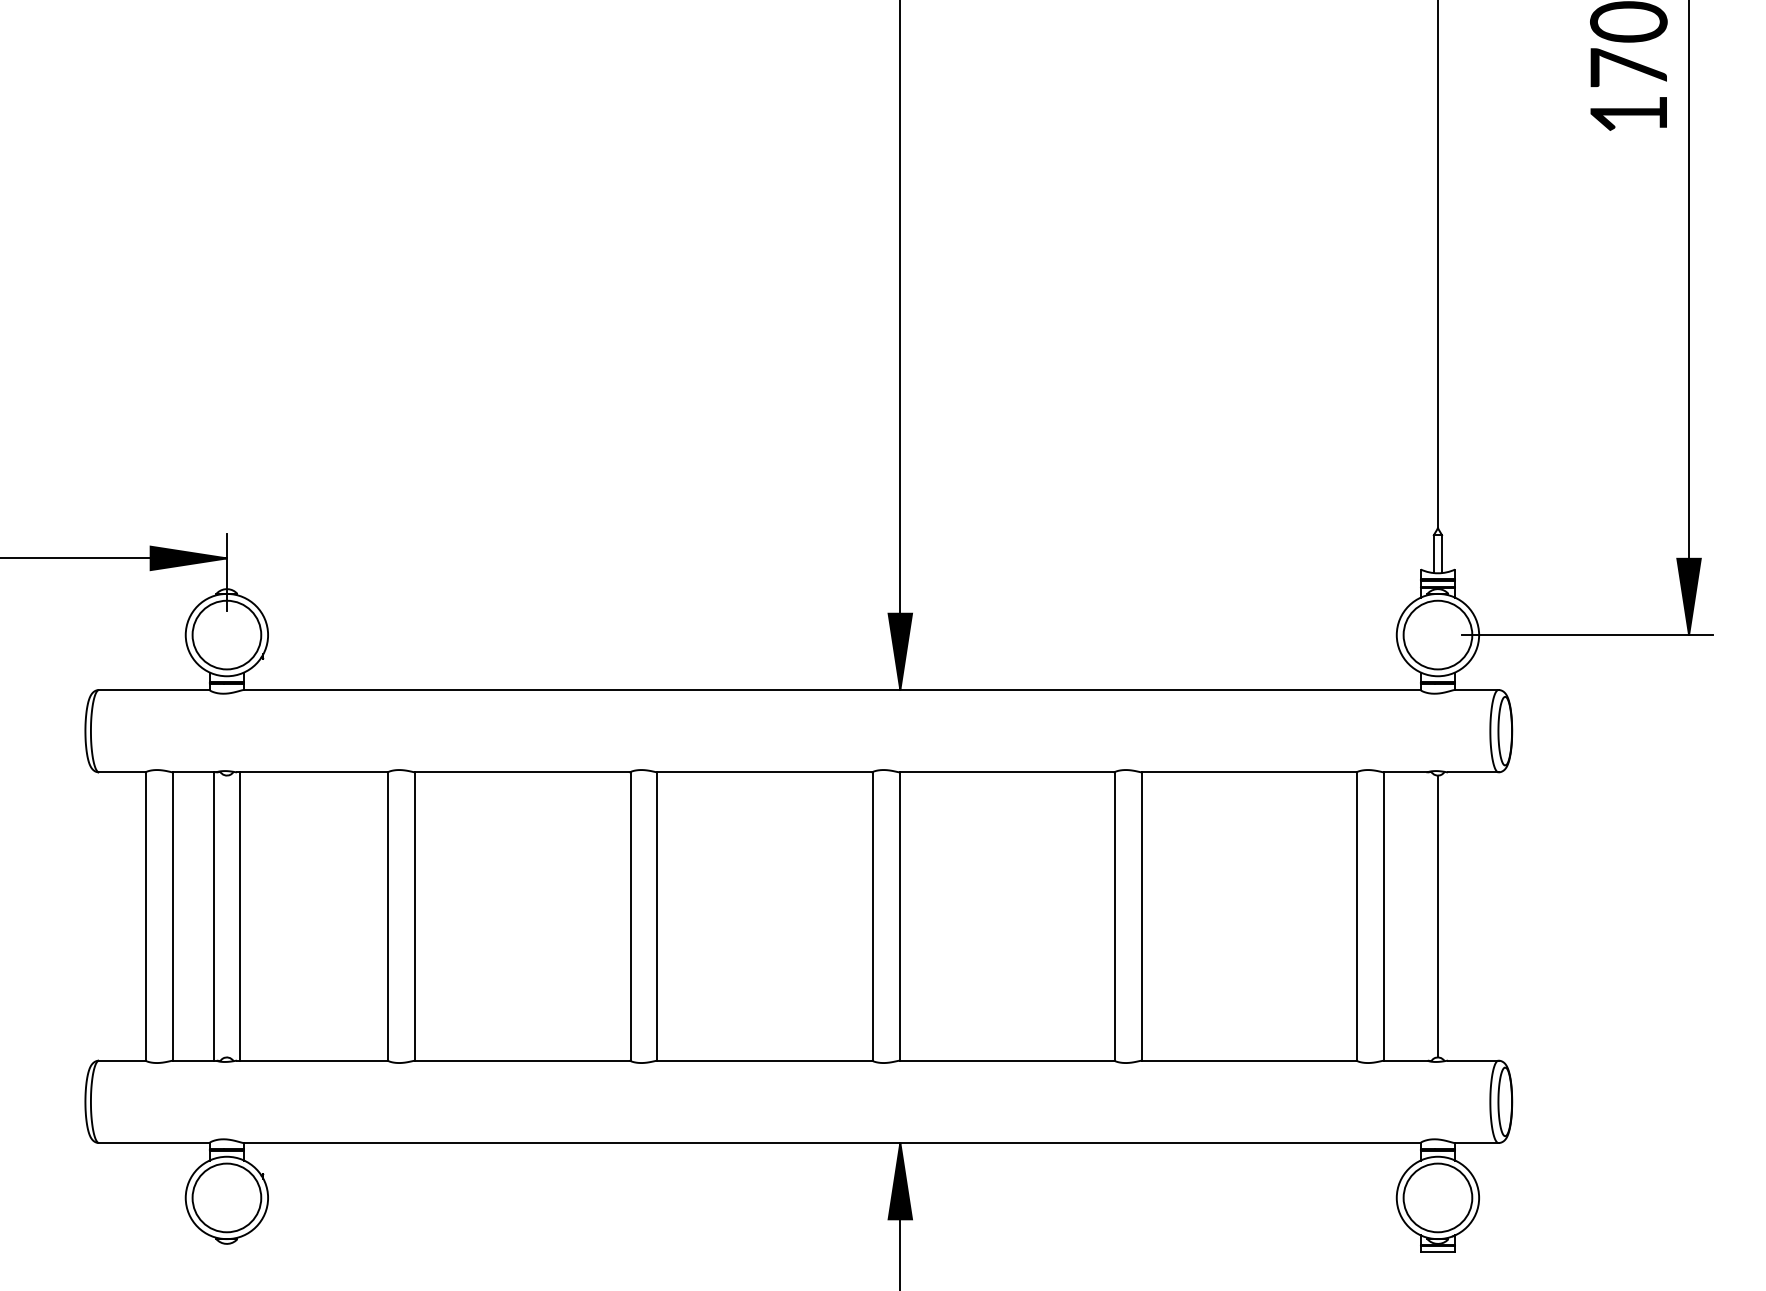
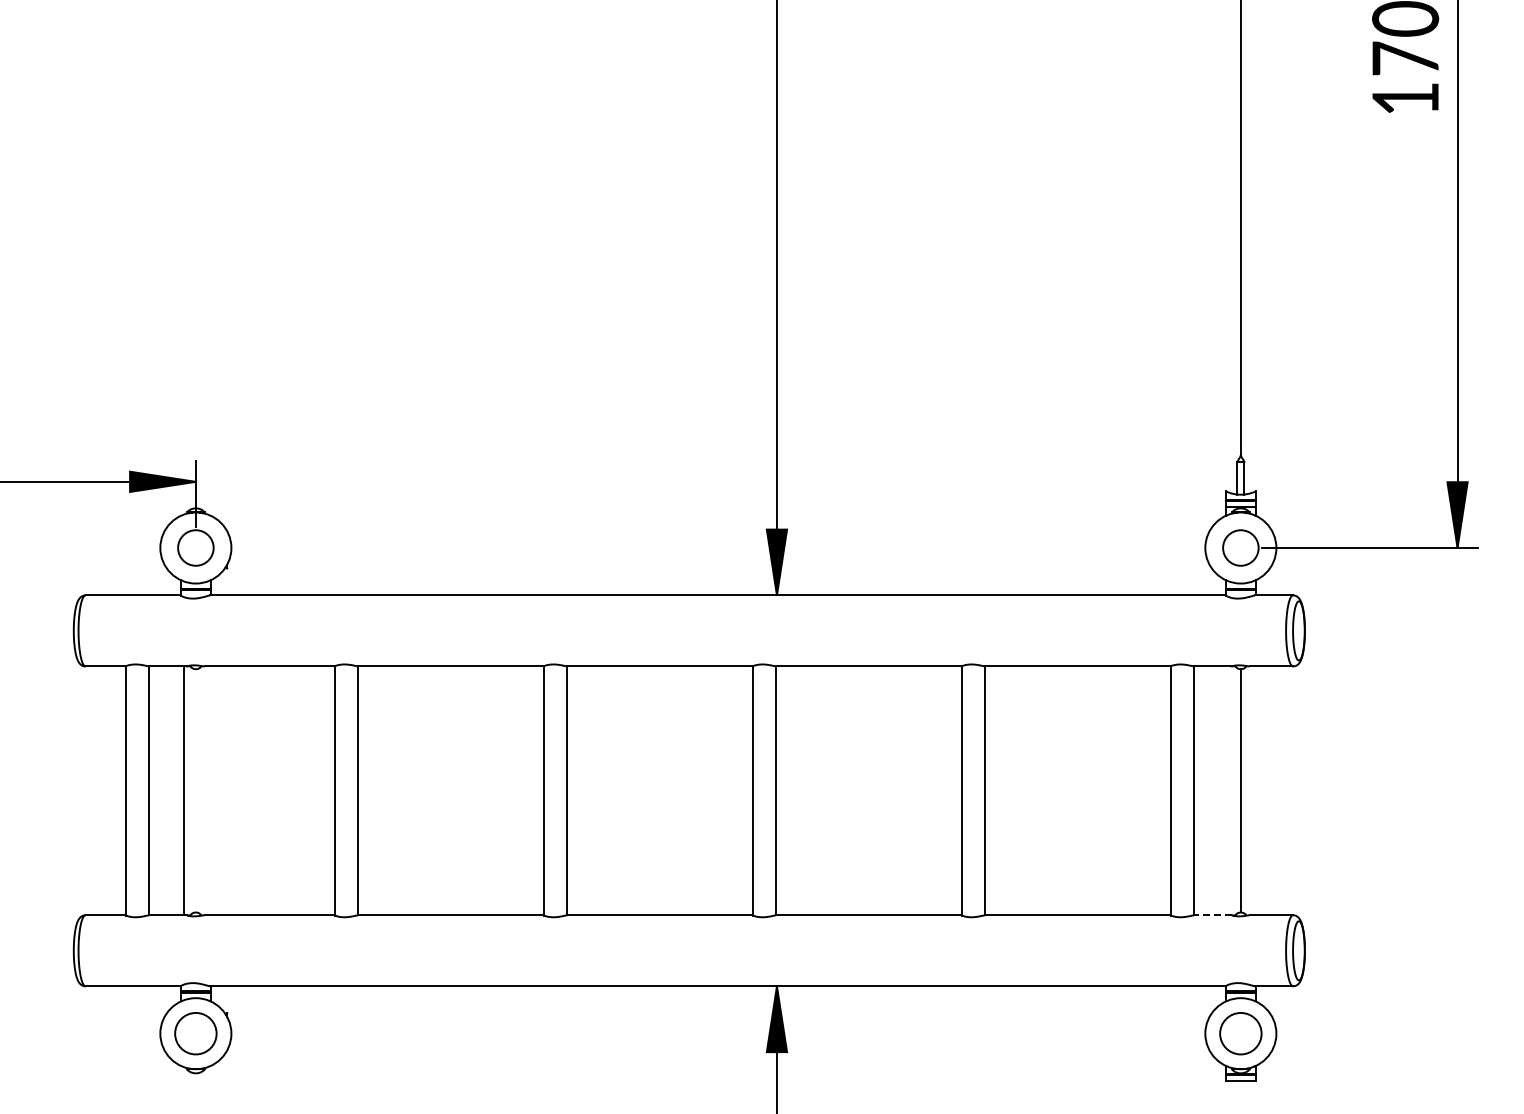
circle: (226, 634) -> (195, 547), size x0.6
circle: (1437, 634) -> (1240, 547), size x0.6
line: (240, 916) -> (207, 790), removed
line: (1406, 1060) -> (1213, 915), solid -> dashed
circle: (226, 1197) -> (195, 1033), size x0.7
circle: (1437, 1197) -> (1240, 1033), size x0.7

